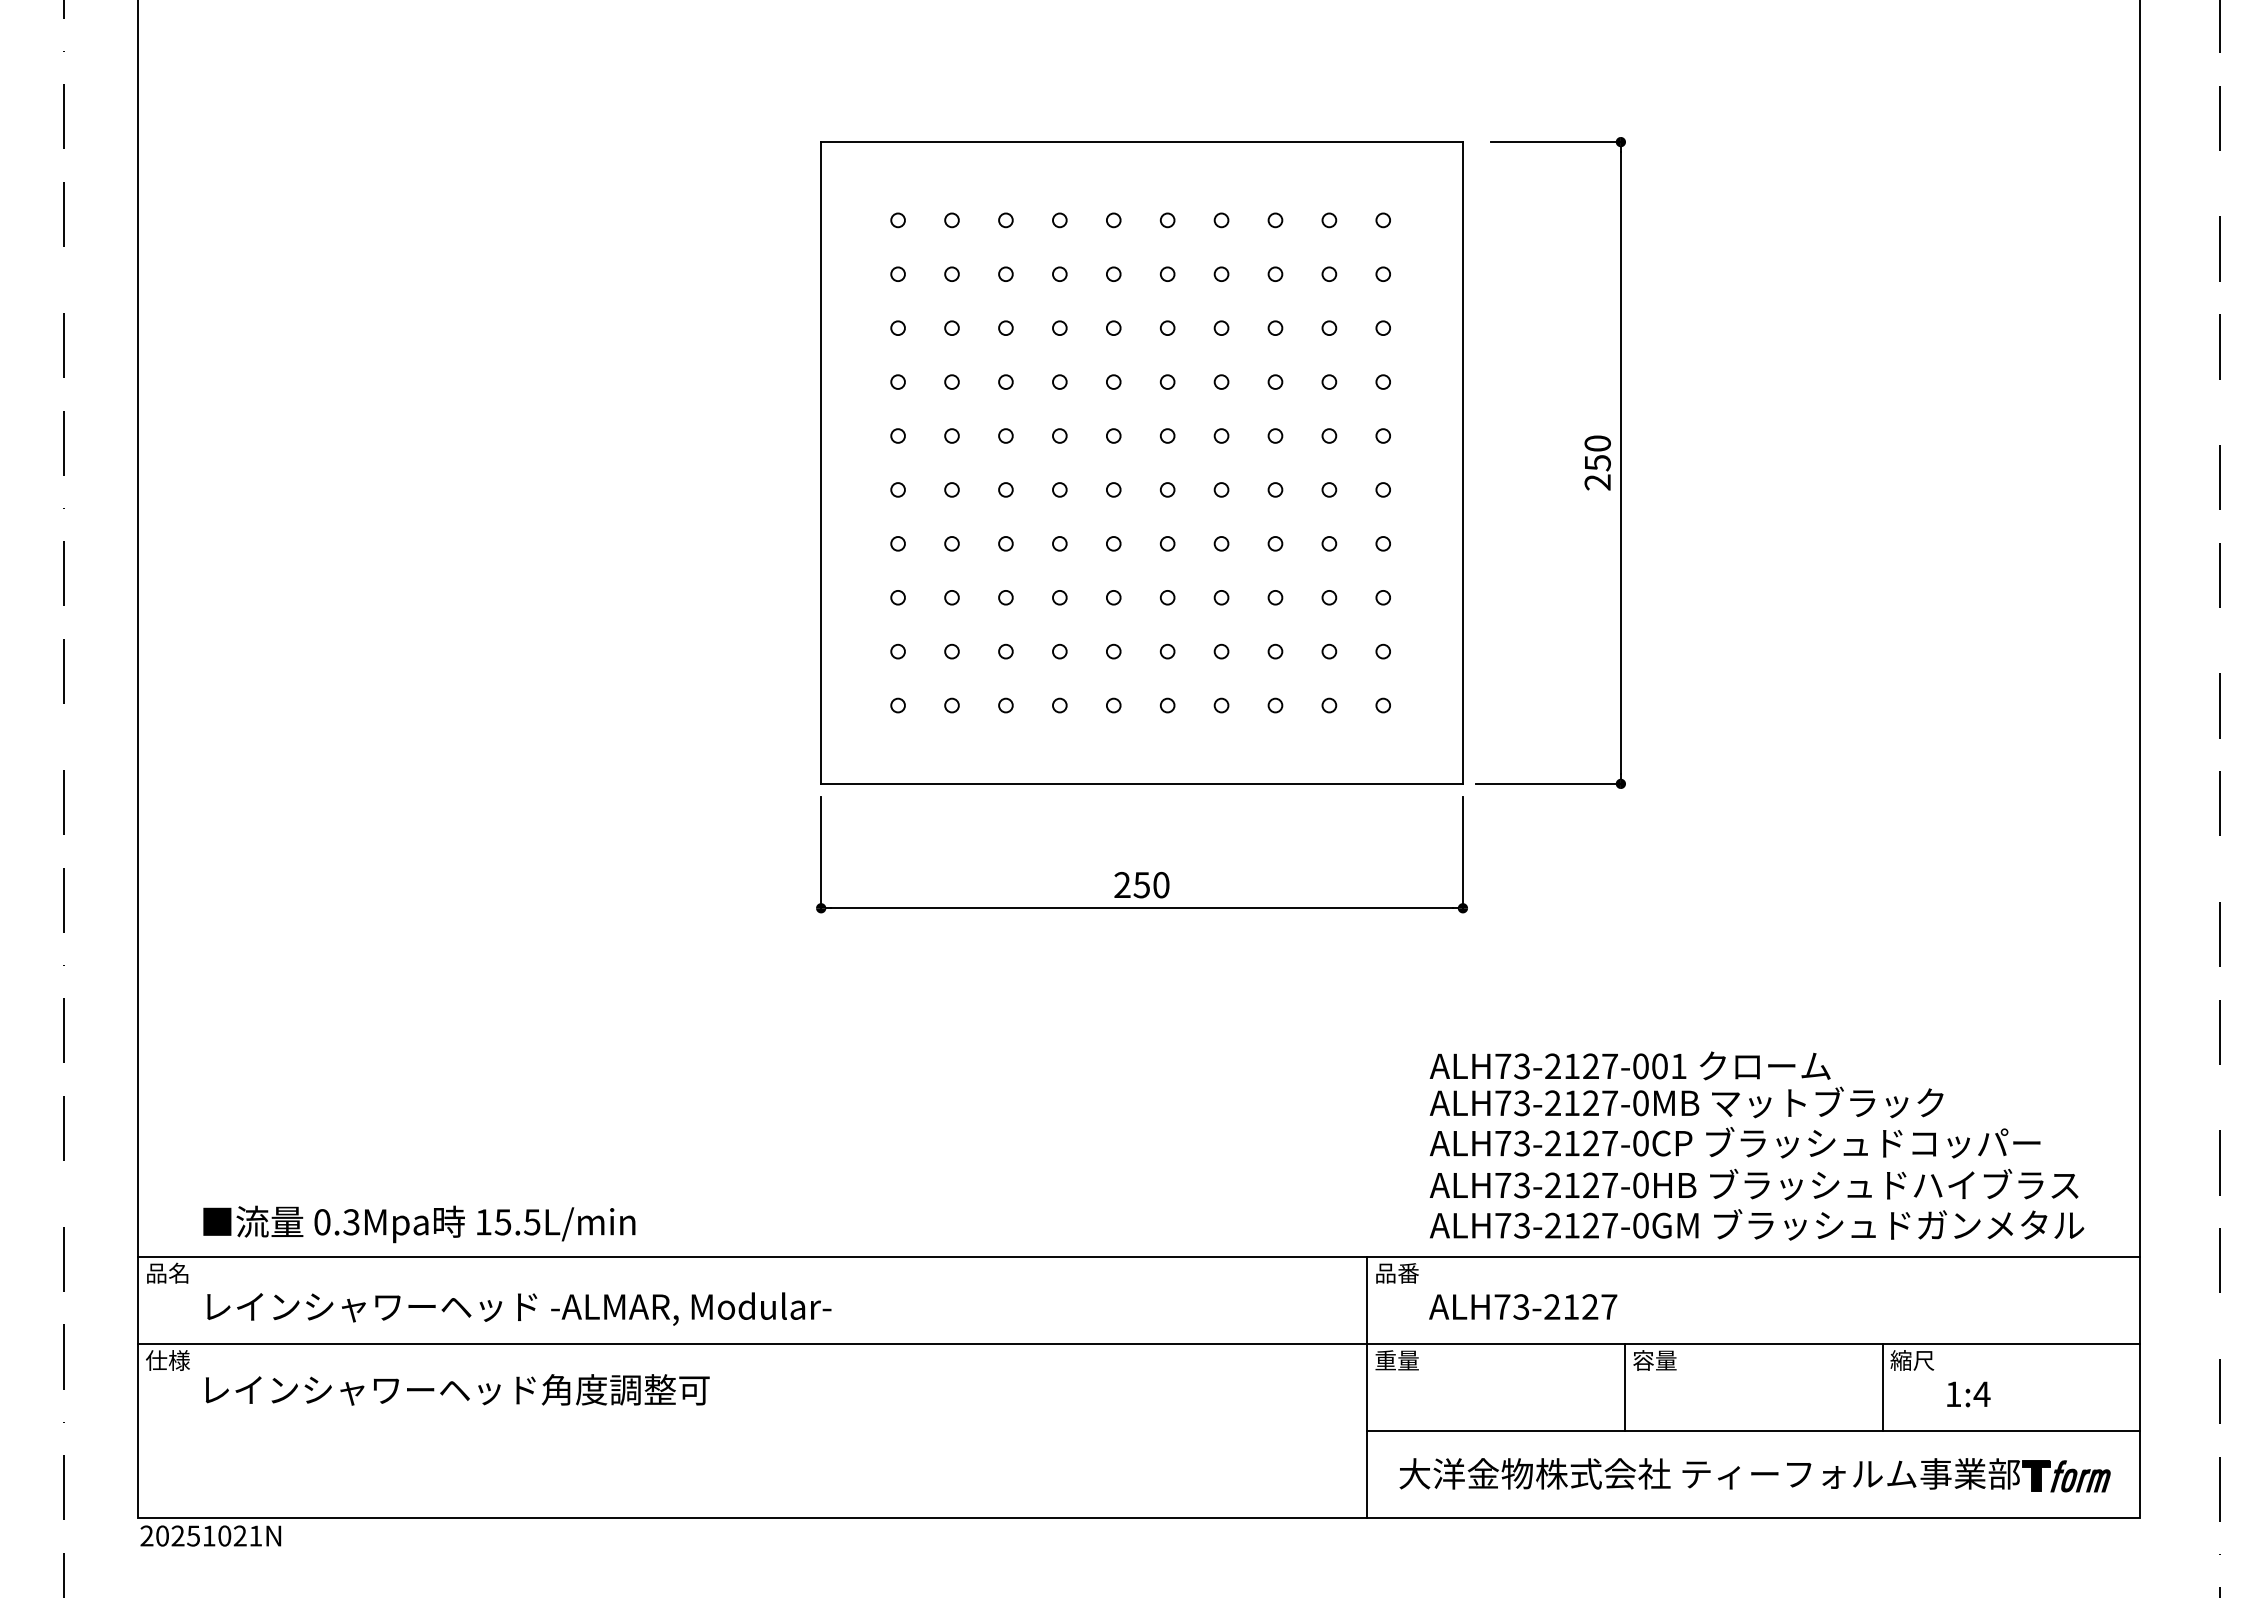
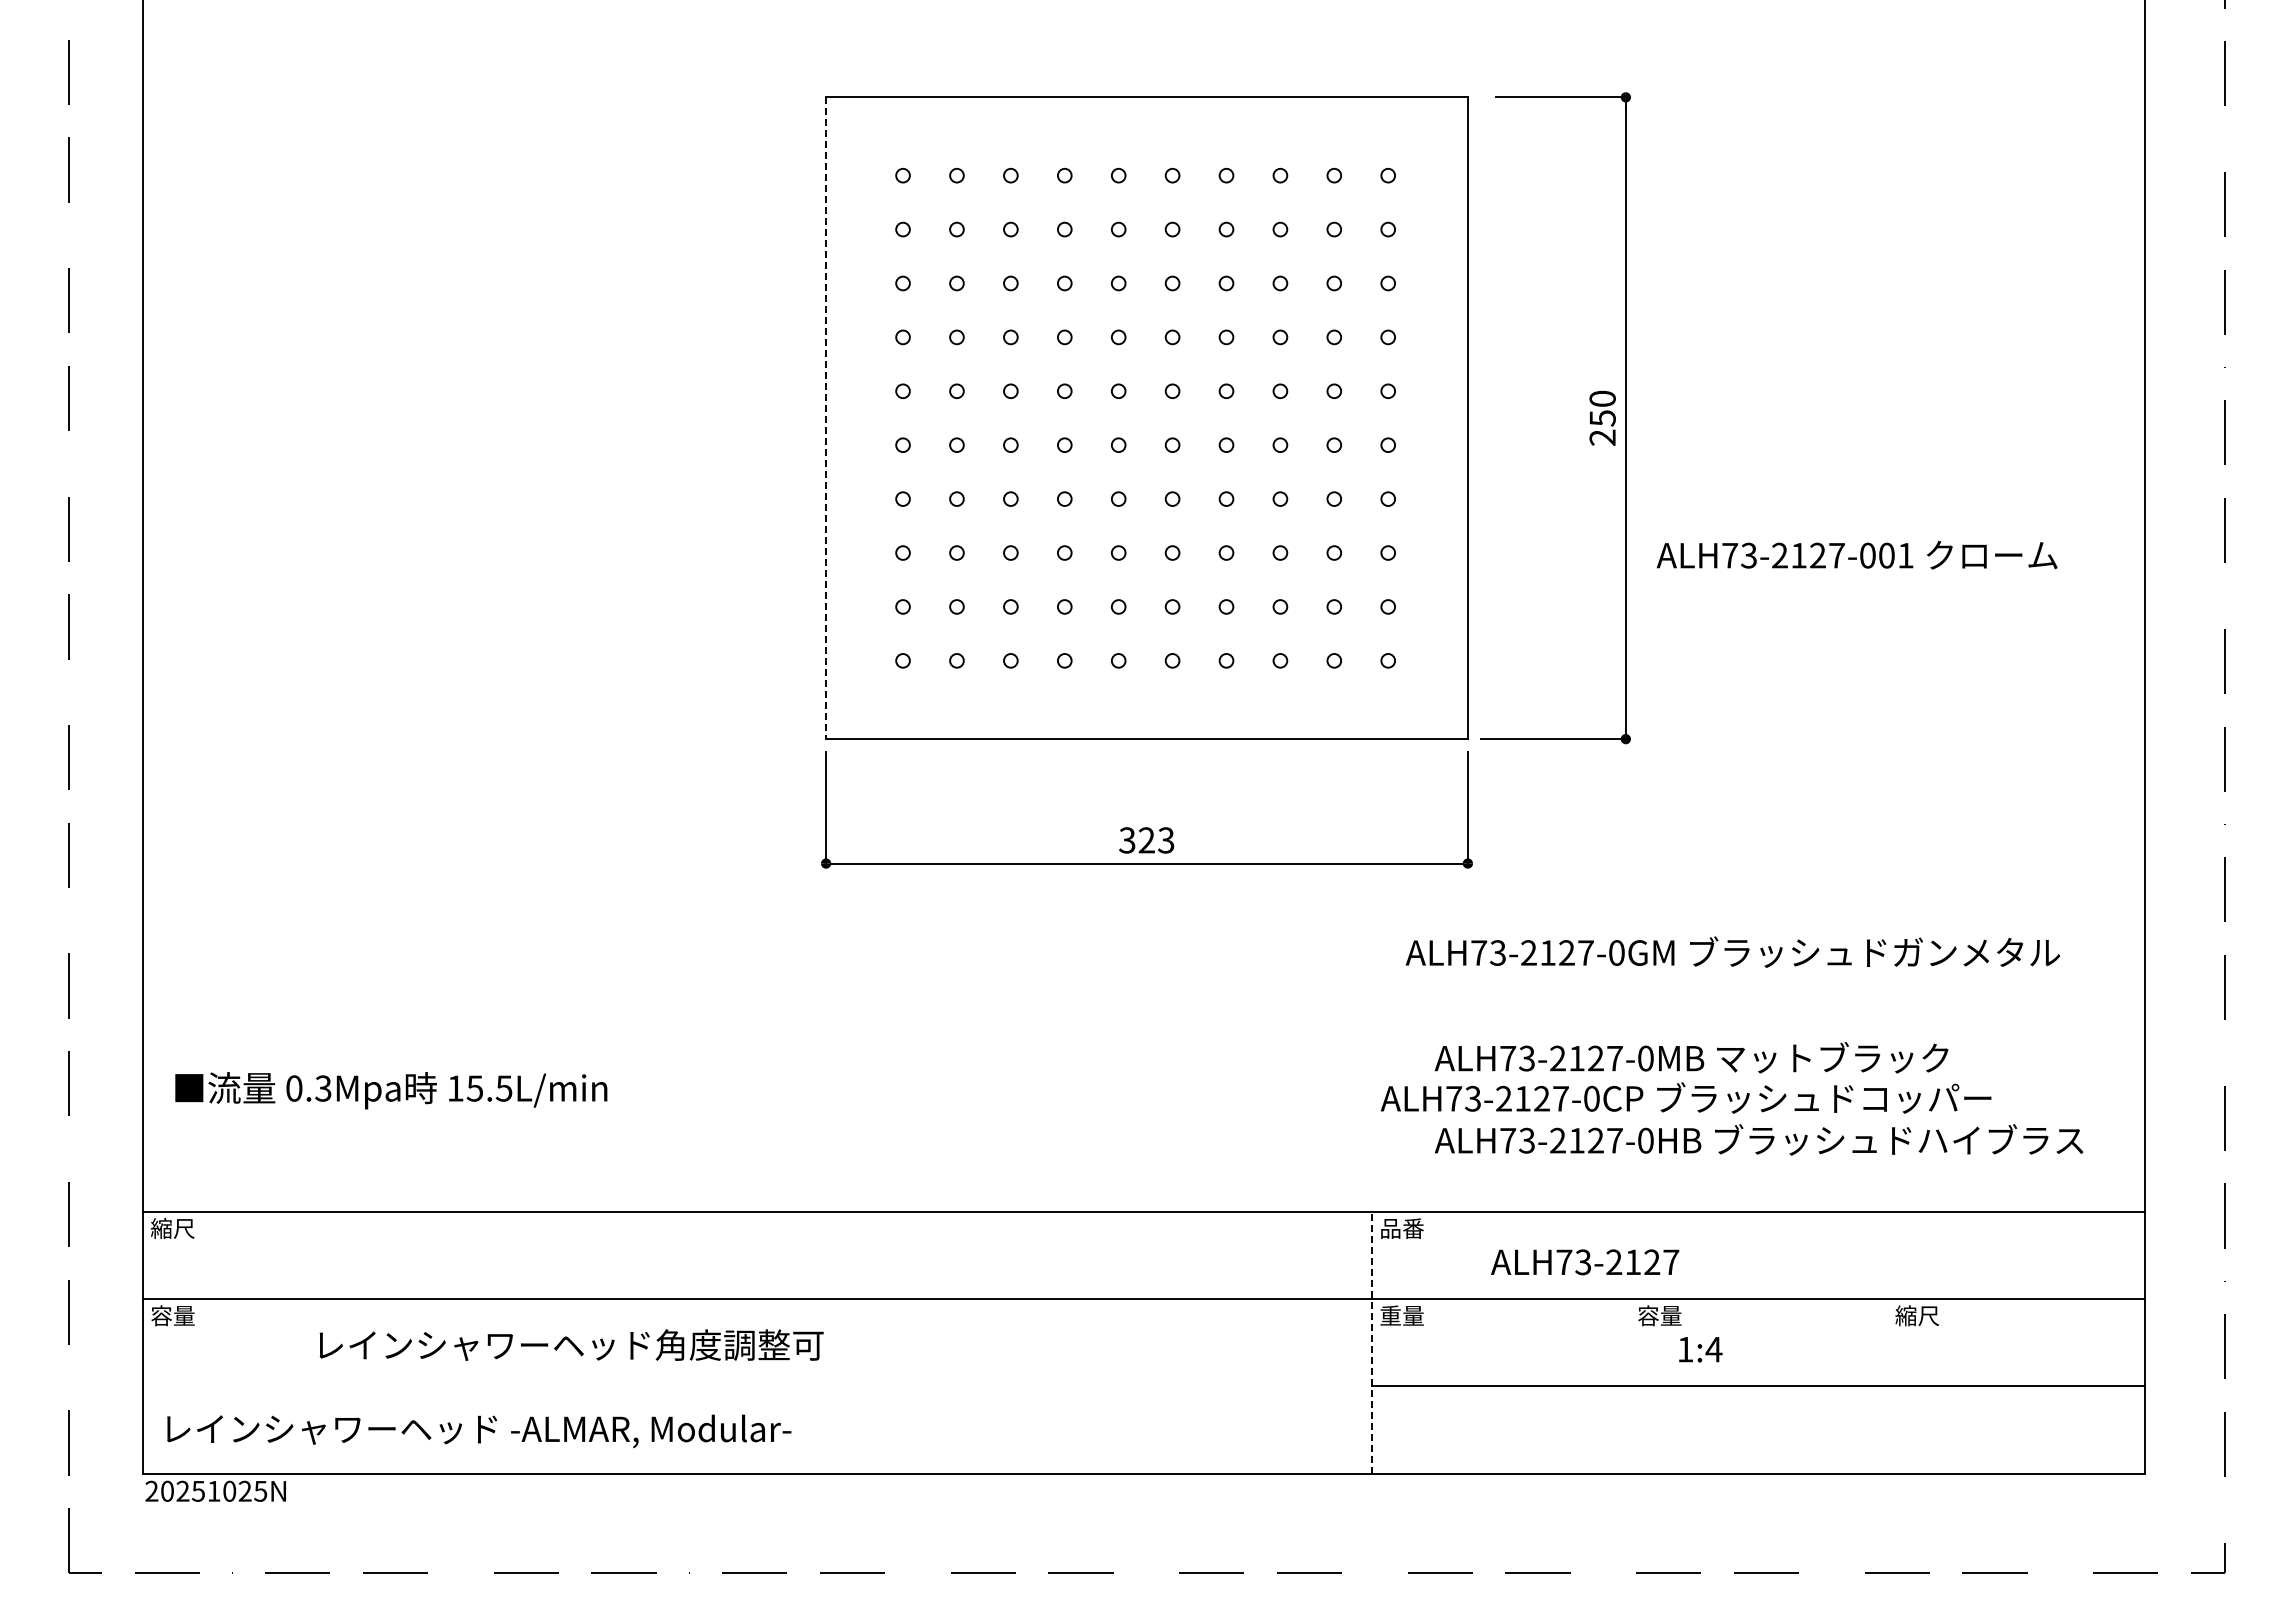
line: (821, 463) -> (826, 418), solid -> dashed
text: (1141, 885) -> (1146, 840), 250 -> 323
text: (1629, 1065) -> (1856, 554), moved
text: (1734, 1142) -> (1685, 1097), moved
text: (419, 1224) -> (391, 1090), moved
text: (1756, 1224) -> (1732, 951), moved
text: (167, 1273) -> (172, 1228), 品名 -> 縮尺
text: (1523, 1307) -> (1585, 1262), moved
text: (519, 1309) -> (479, 1431), moved
text: (167, 1360) -> (172, 1315), 仕様 -> 容量
line: (1367, 1387) -> (1372, 1342), solid -> dashed
line: (1624, 1387) -> (1629, 1342), removed
line: (1882, 1387) -> (1887, 1342), removed
text: (457, 1389) -> (571, 1344), moved
text: (1968, 1394) -> (1700, 1349), moved
part: (1754, 1475) -> (1759, 1430), removed
text: (255, 1536) -> (260, 1491), 20251021N -> 20251025N

